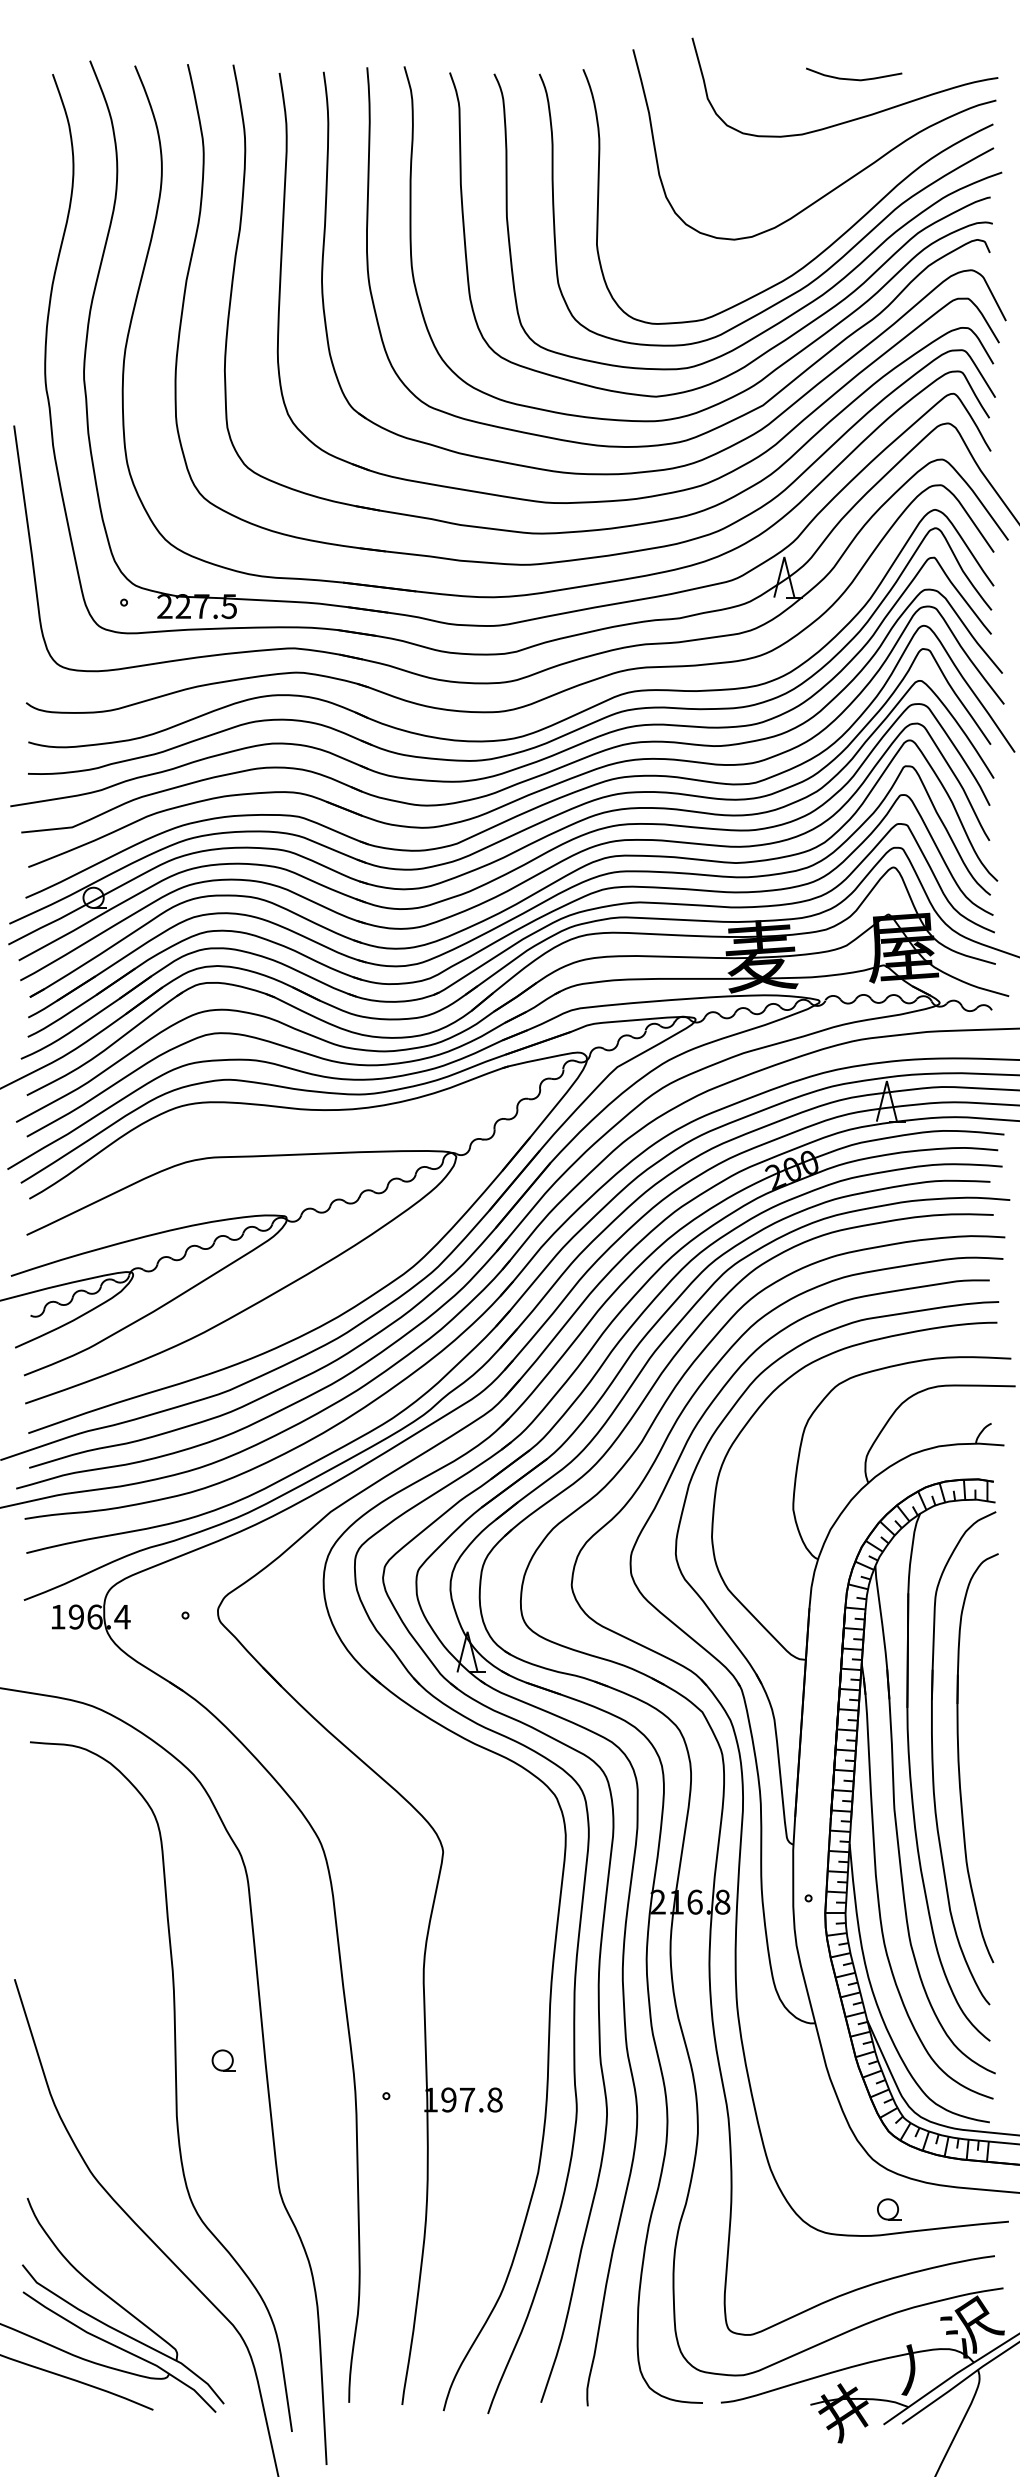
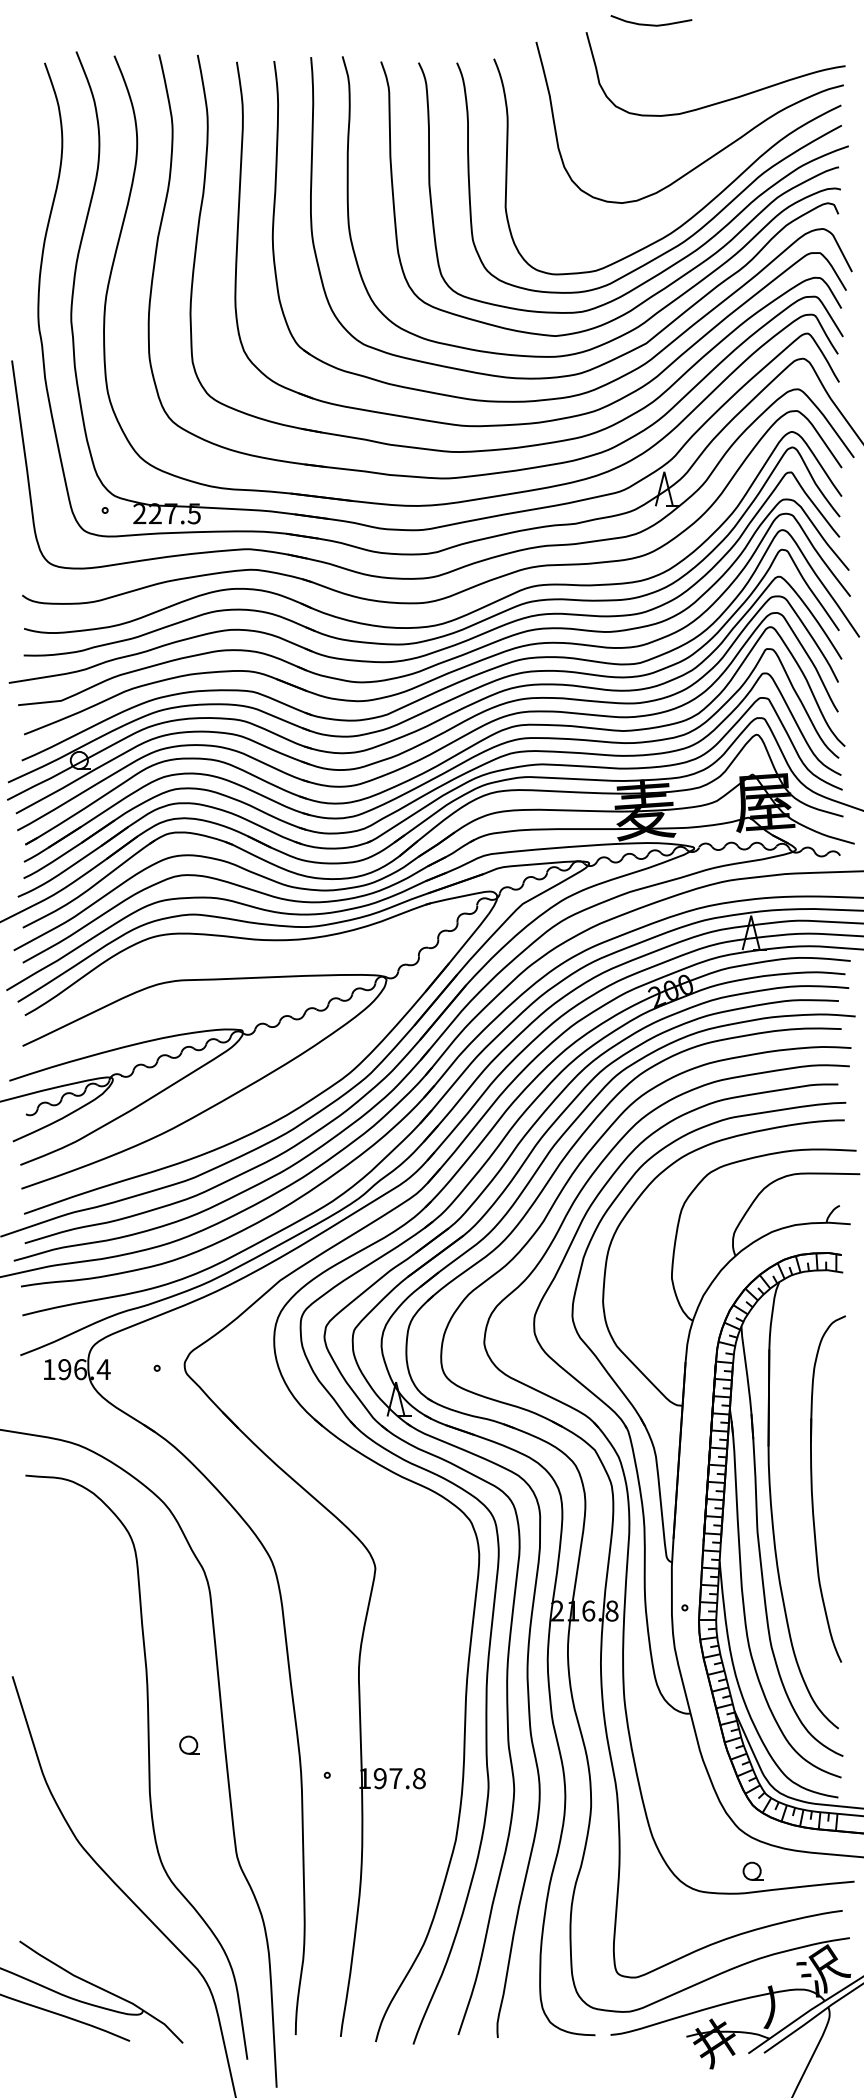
curve: (854, 78) -> (651, 24), moved
part: (933, 1758) -> (790, 1489), removed
part: (123, 2300) -> (104, 1948), removed

